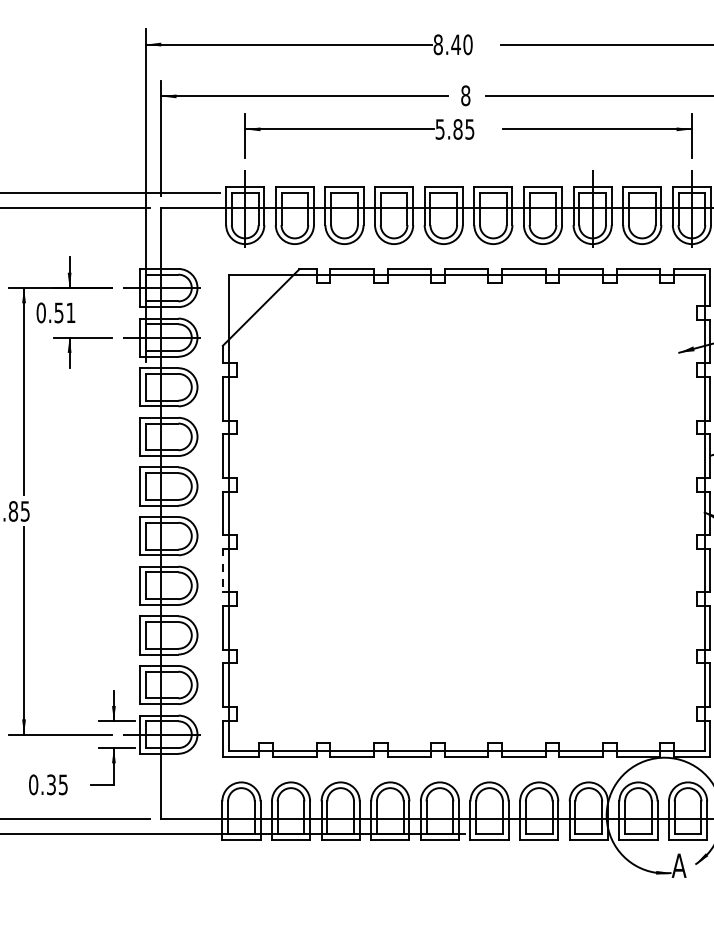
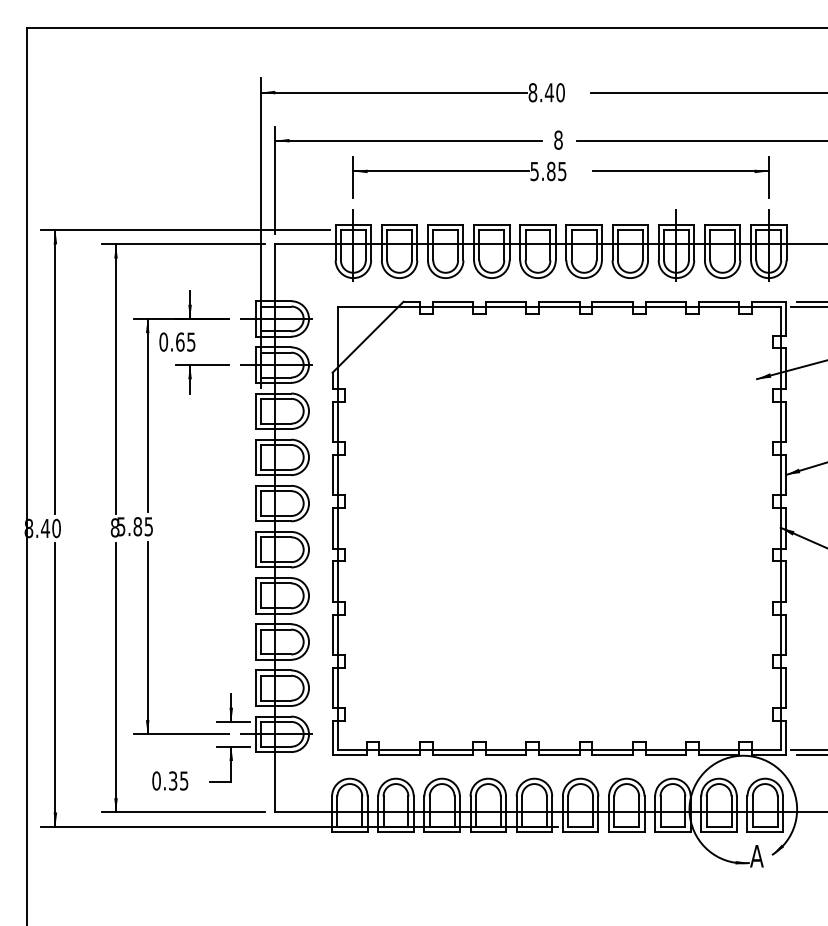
text: (64, 312) -> (185, 341), 0.51 -> 0.65
line: (222, 571) -> (332, 582), dashed -> solid

